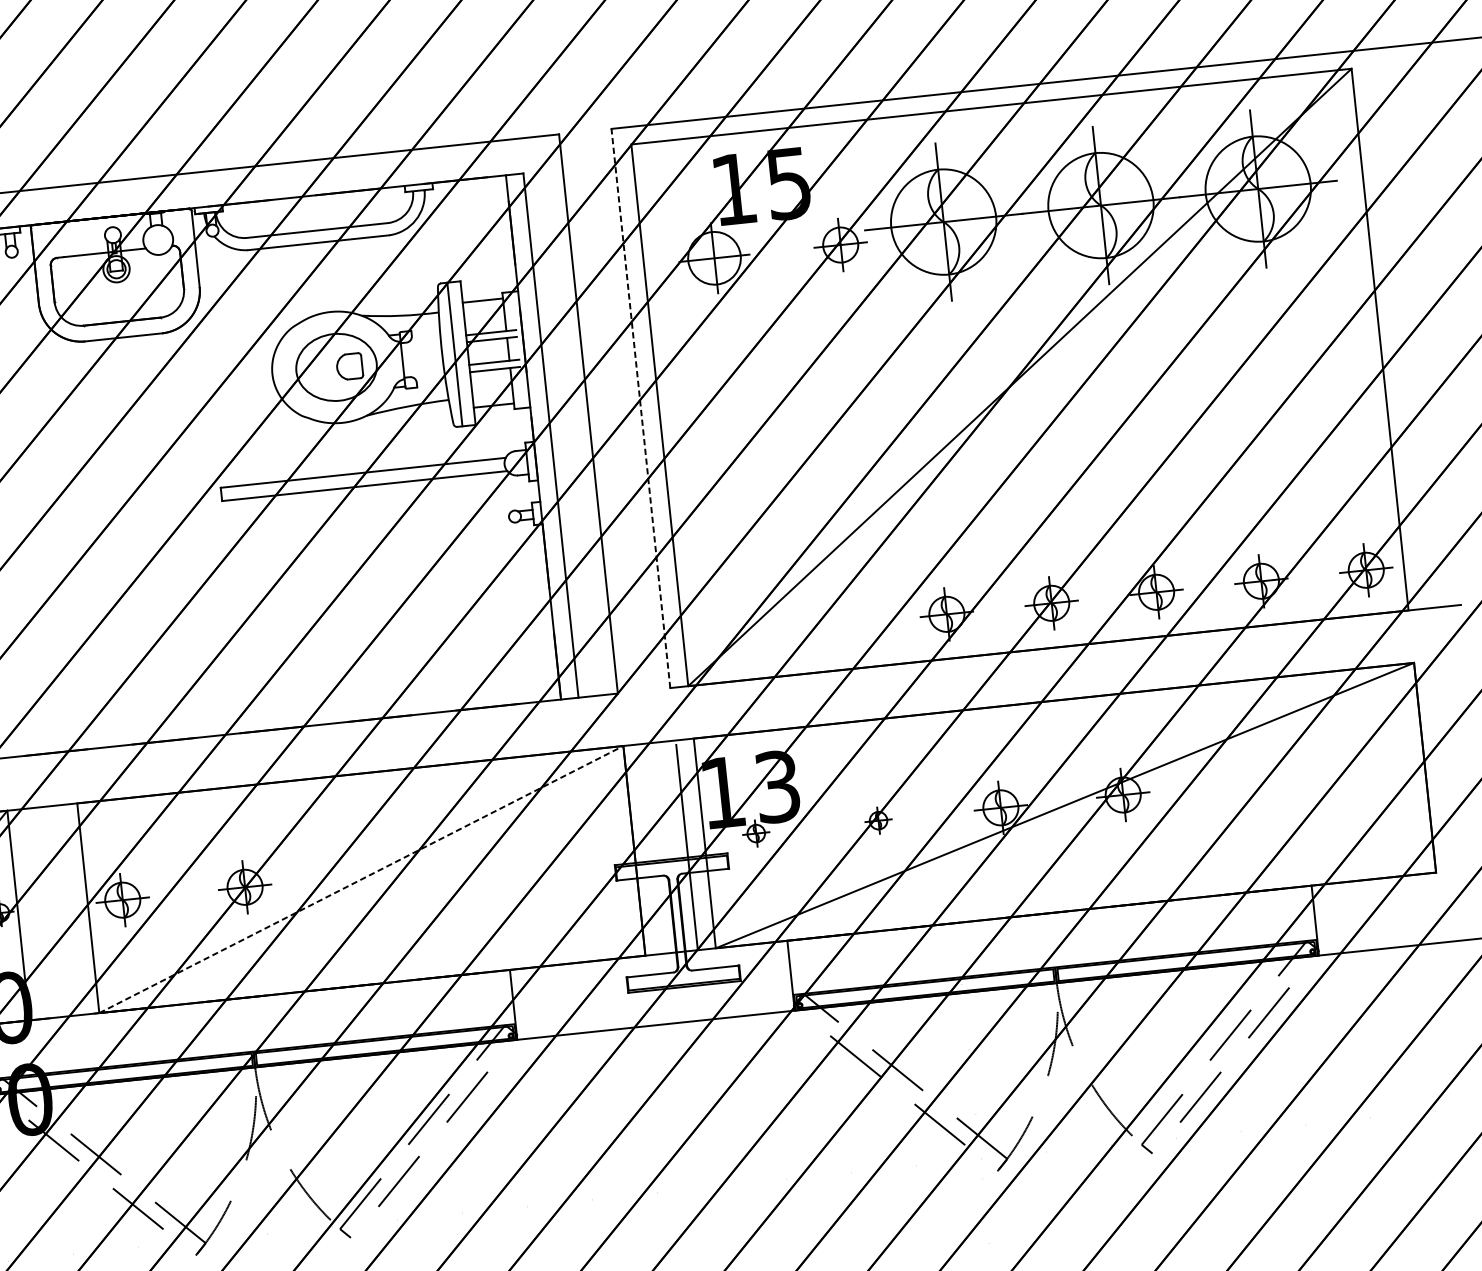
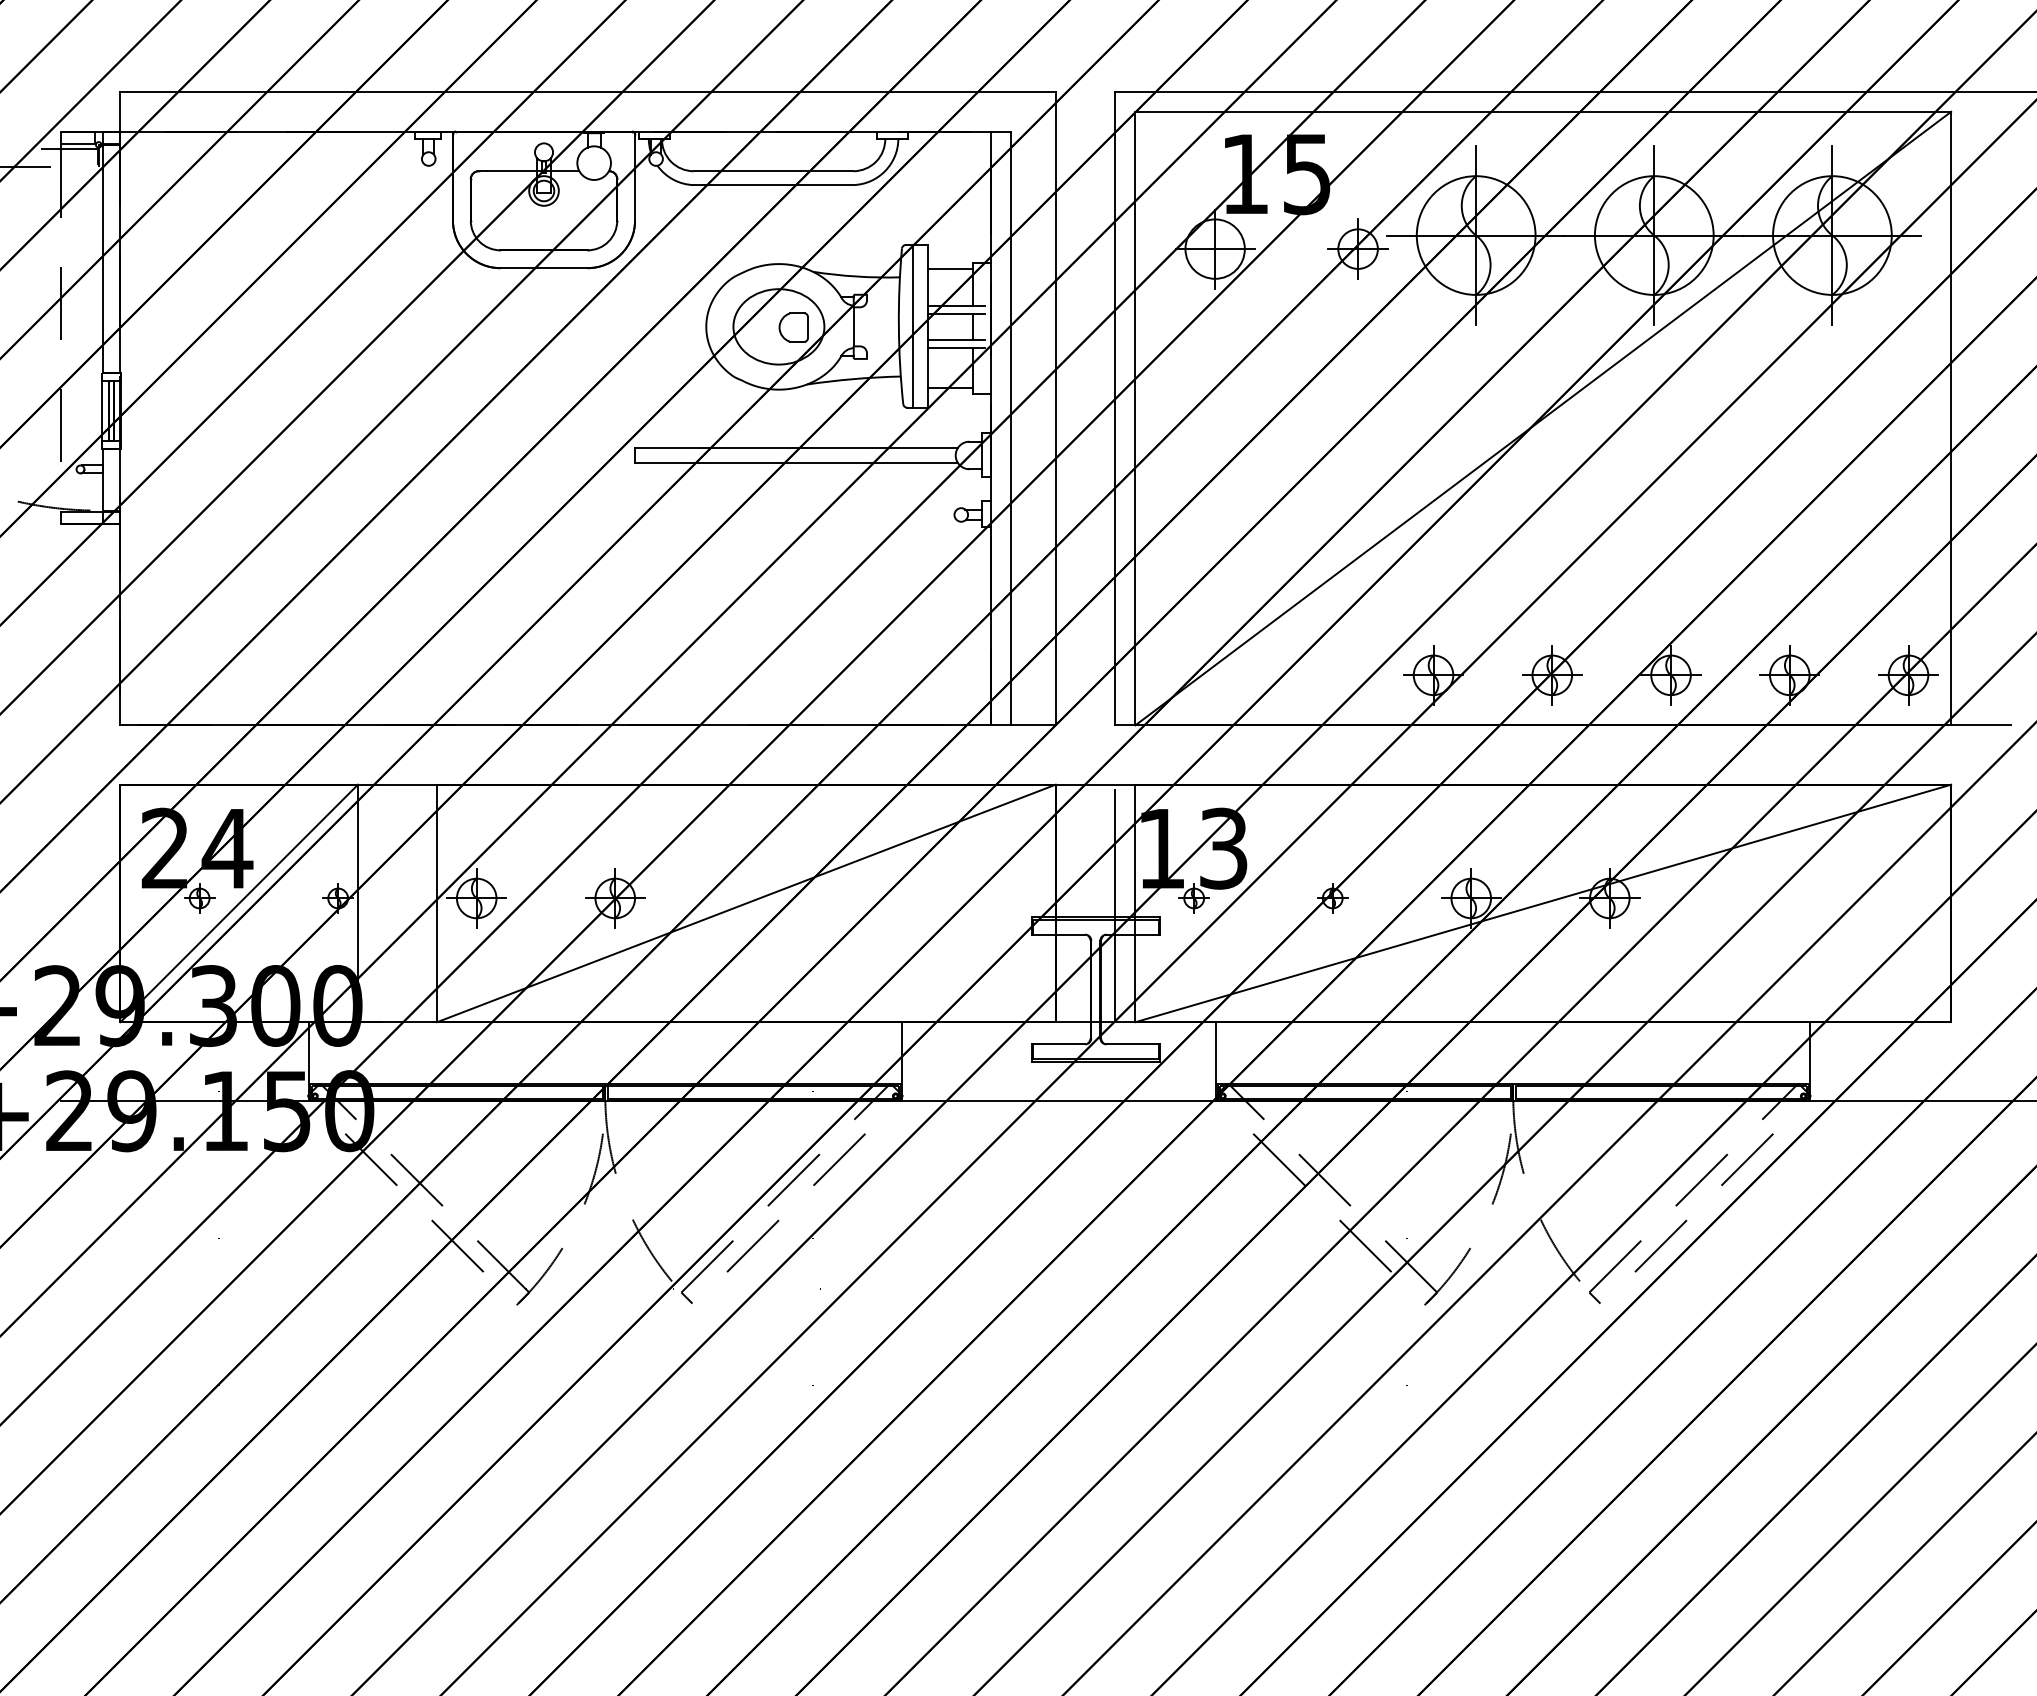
line: (641, 408) -> (1115, 408), dashed -> solid
line: (361, 879) -> (746, 903), dashed -> solid

